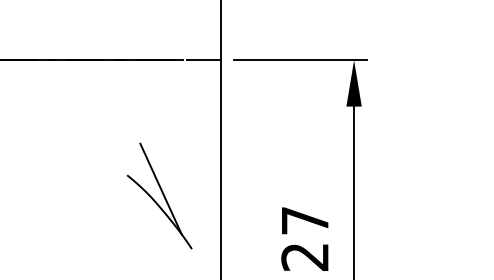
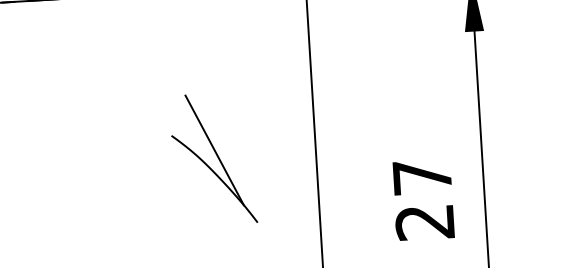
part: (159, 195) -> (213, 158), moved

